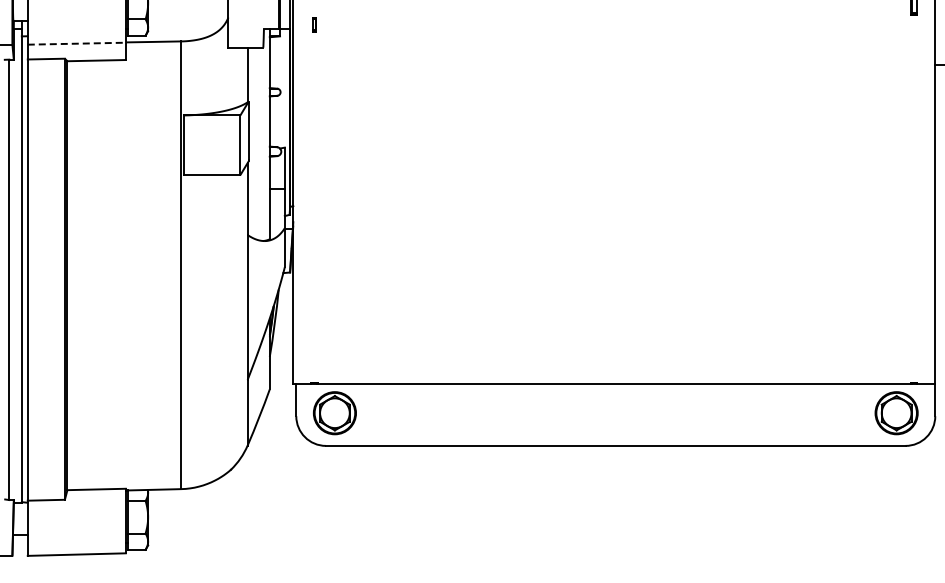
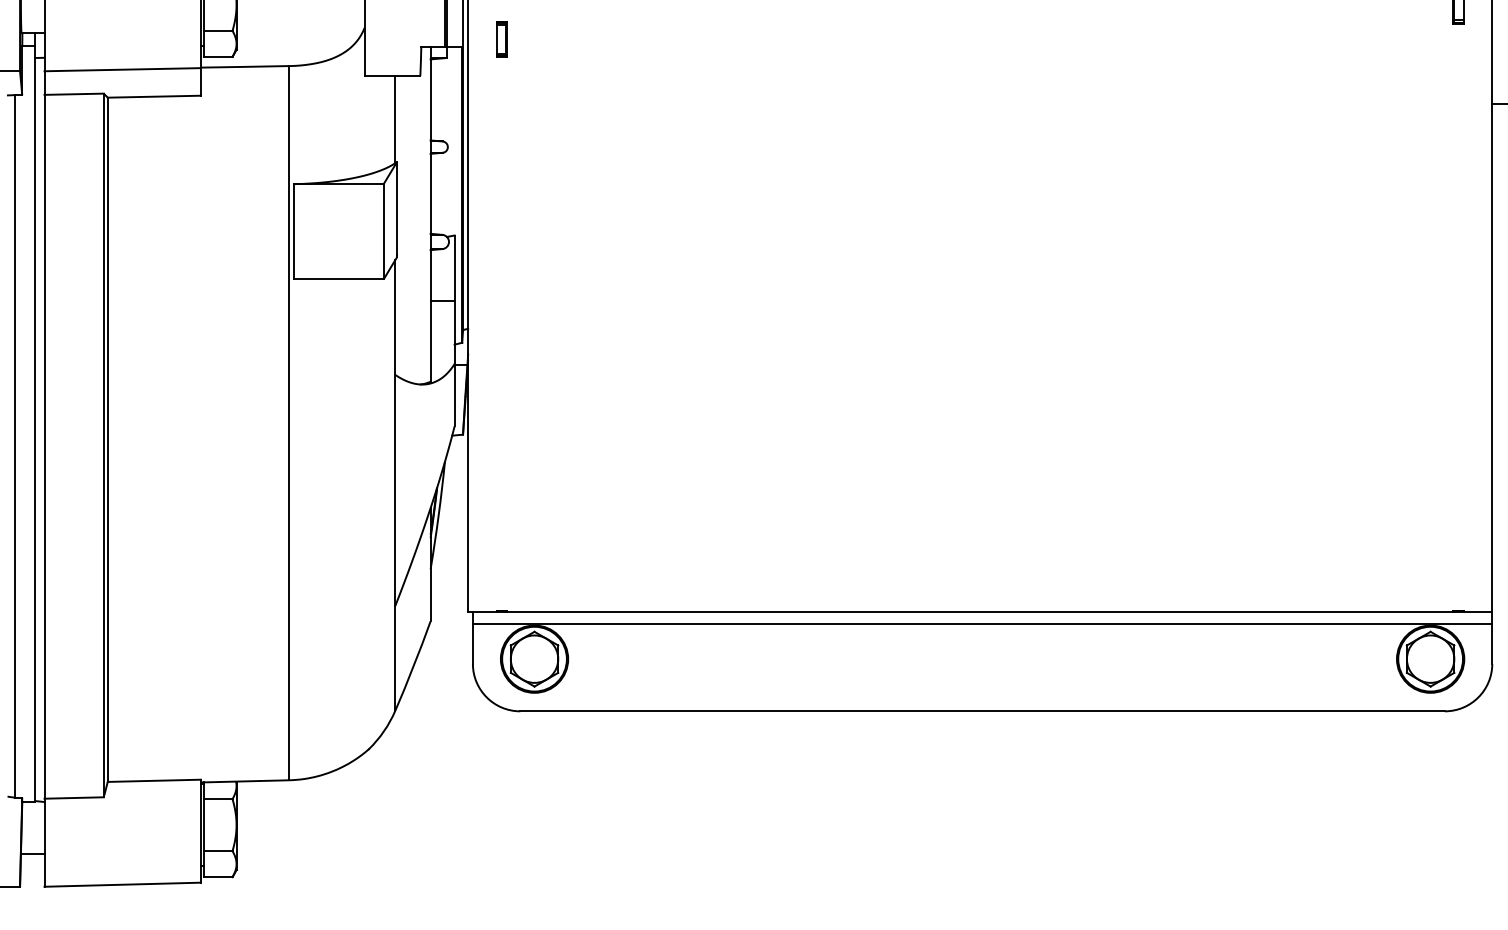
part: (314, 24) -> (501, 39), size x1.67
line: (77, 43) -> (123, 69), dashed -> solid
line: (615, 391) -> (982, 624), added

